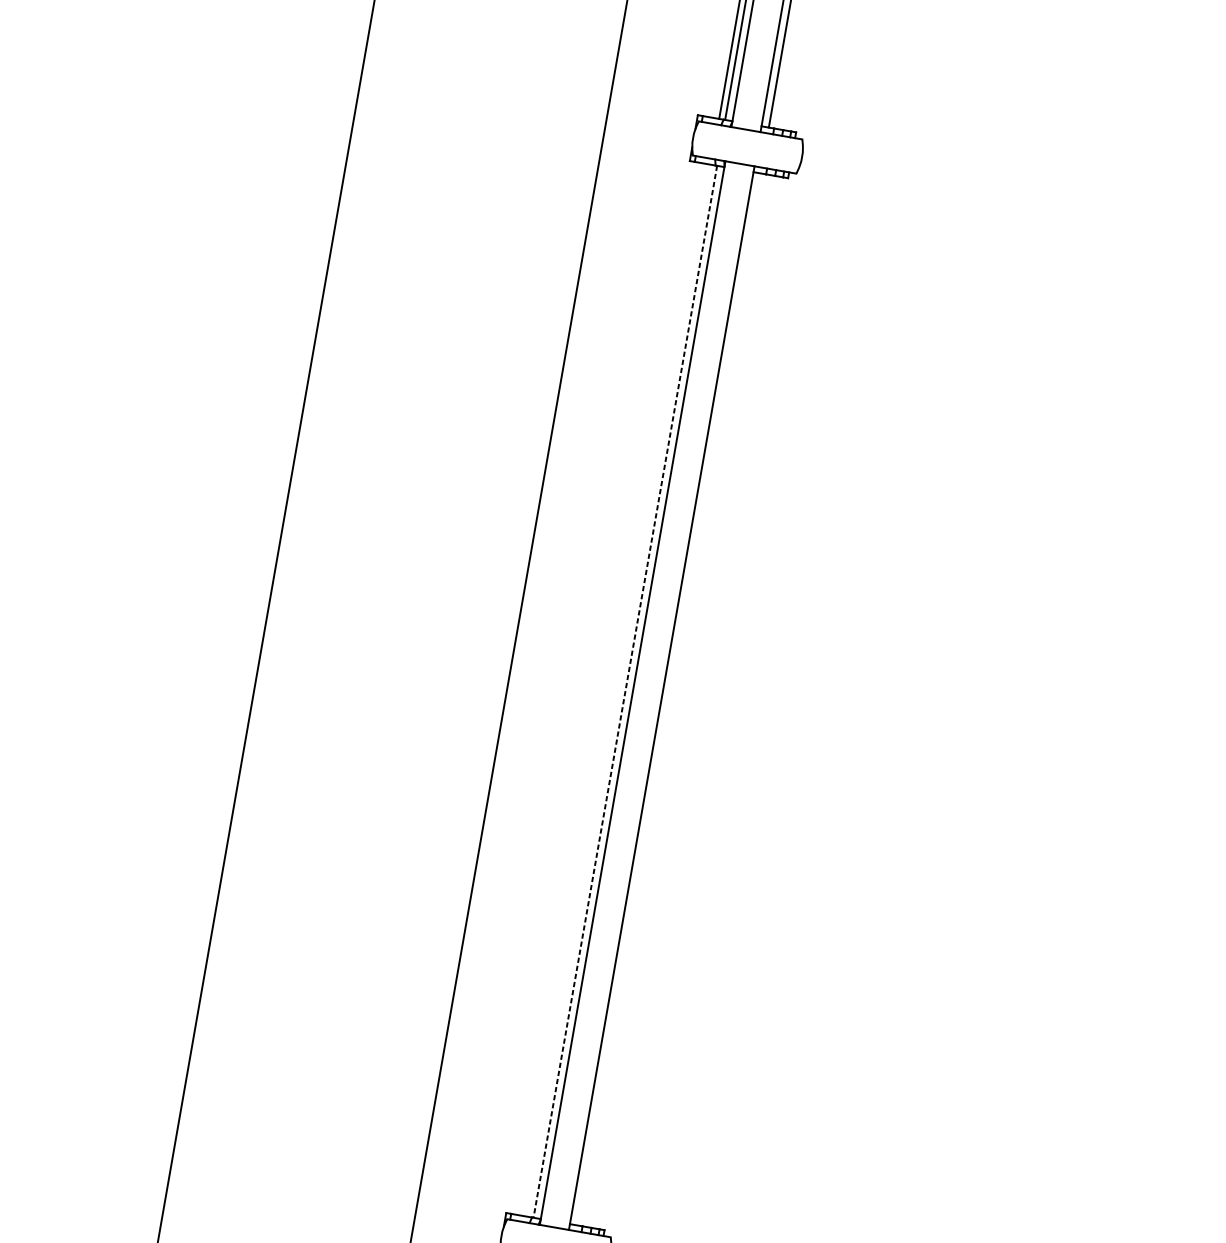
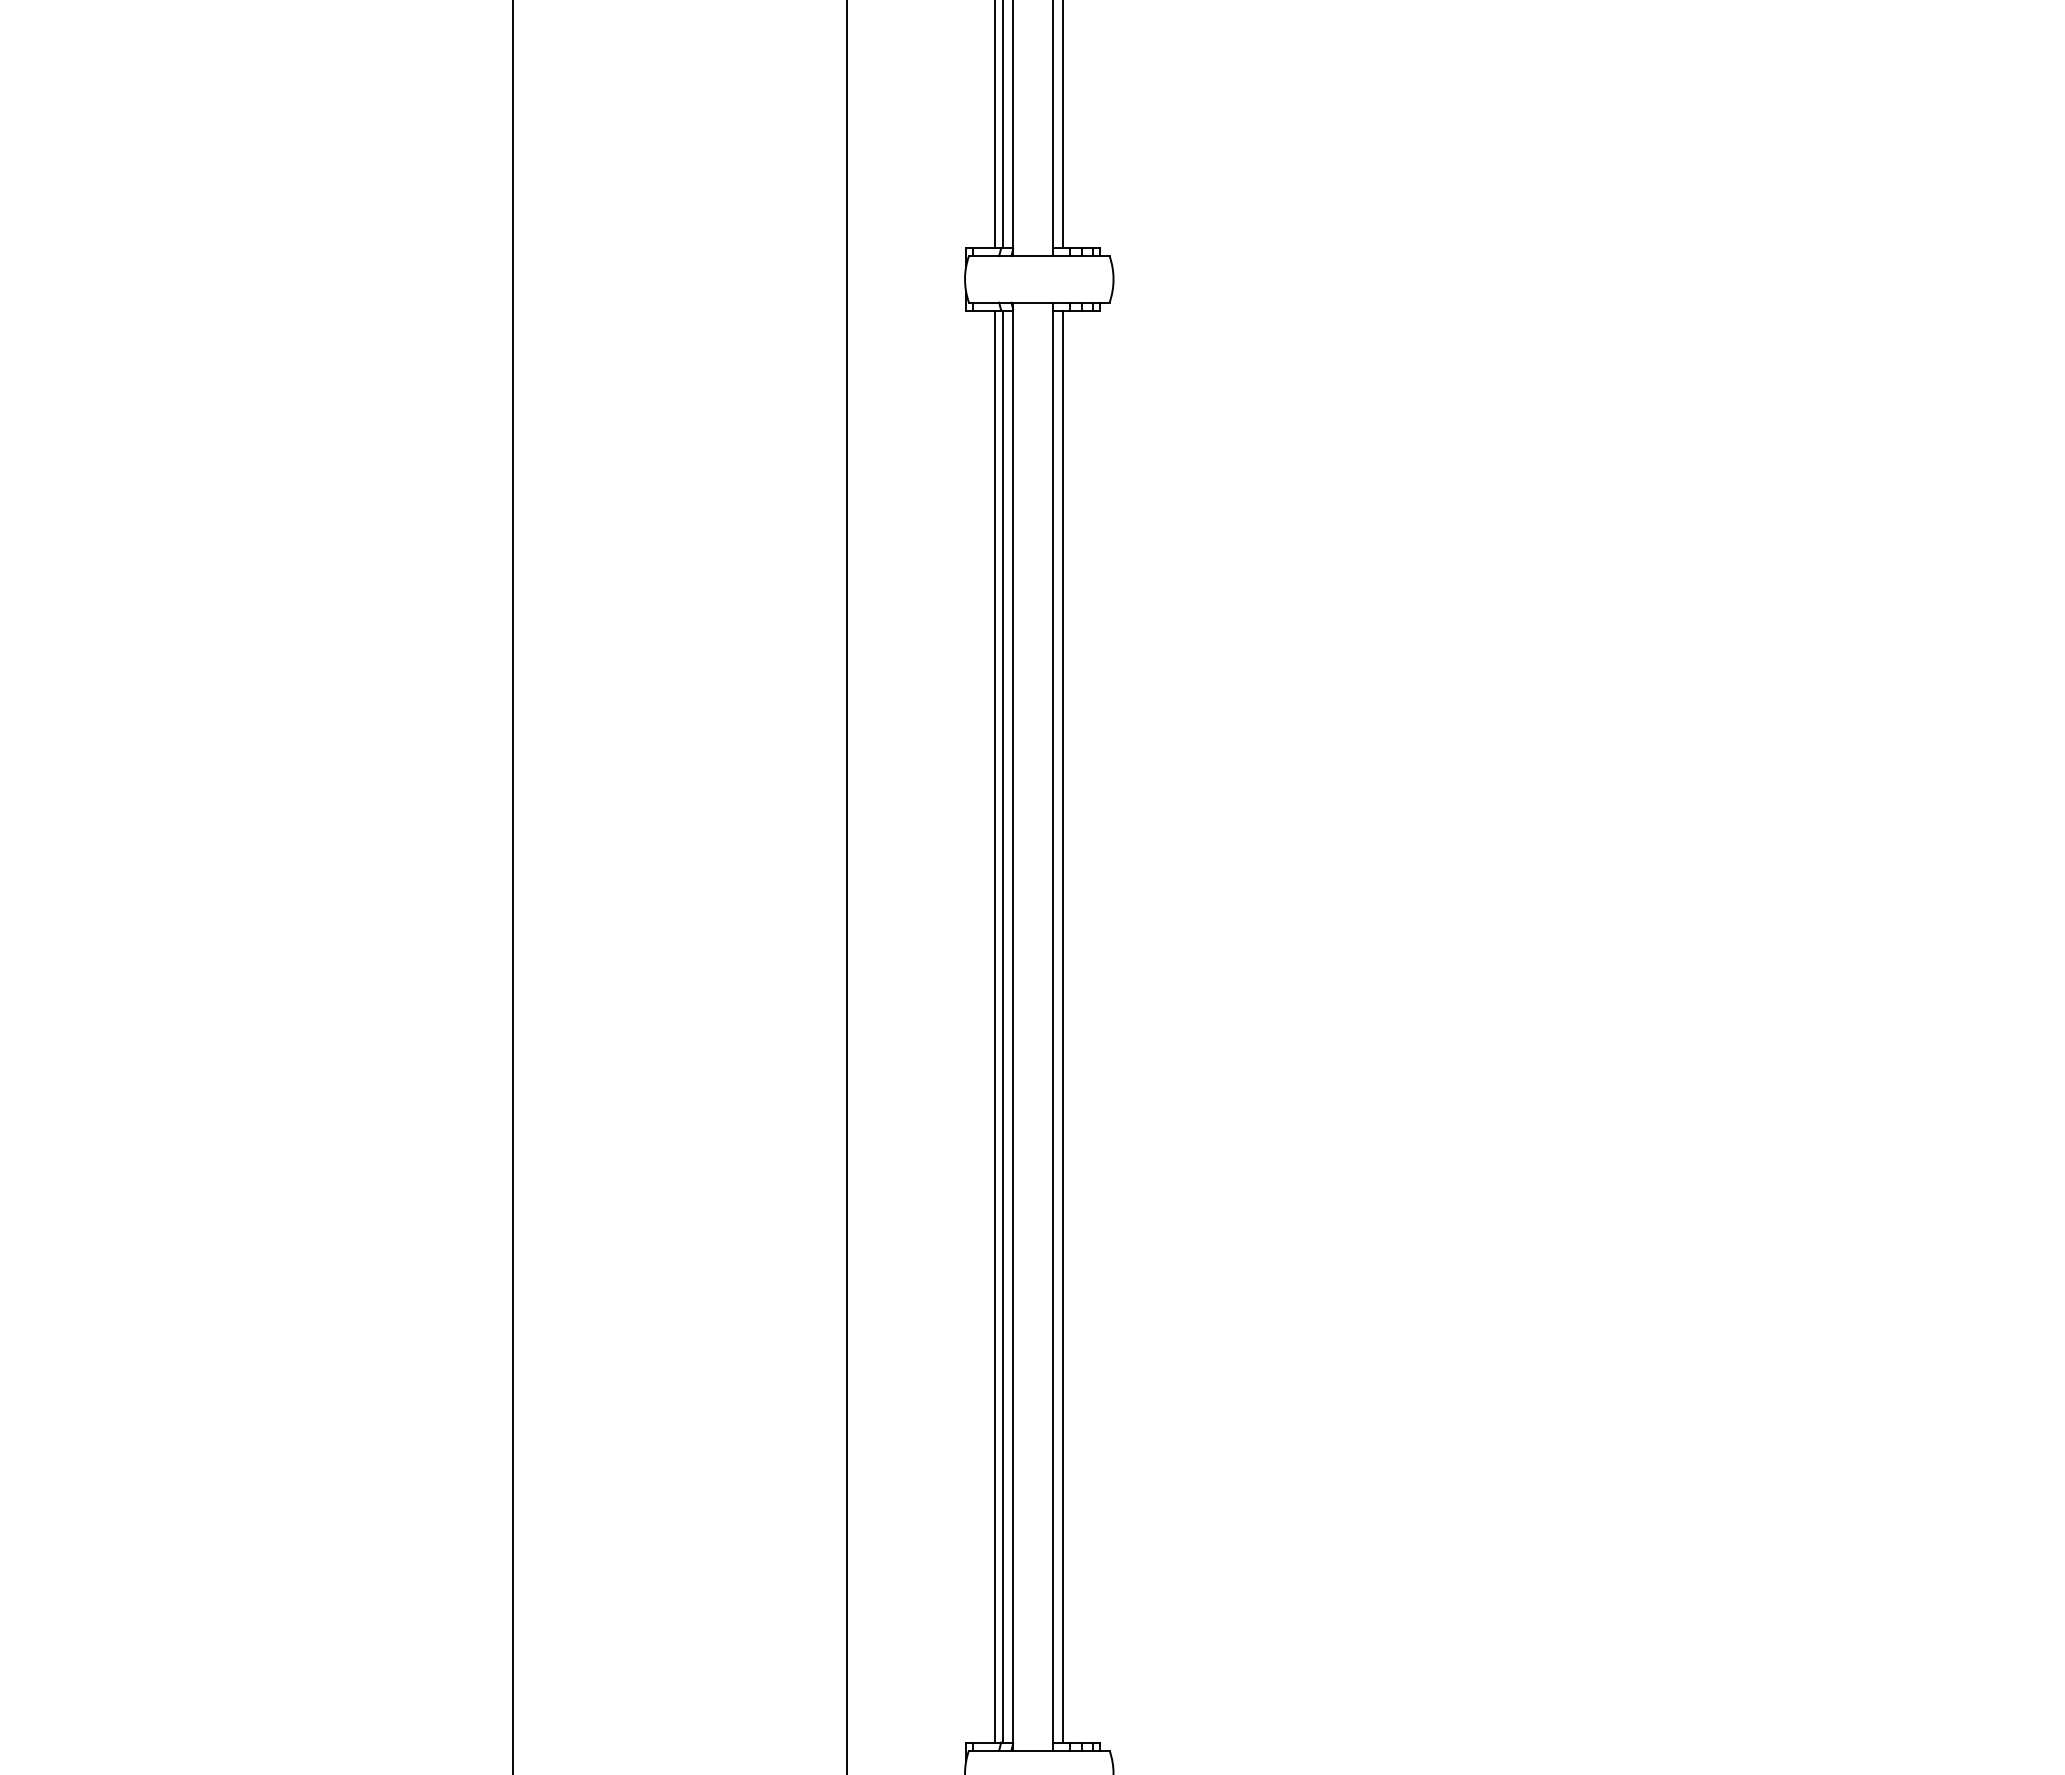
line: (619, 690) -> (995, 1026), added
line: (625, 692) -> (1003, 1027), dashed -> solid
line: (668, 699) -> (1062, 1026), added

